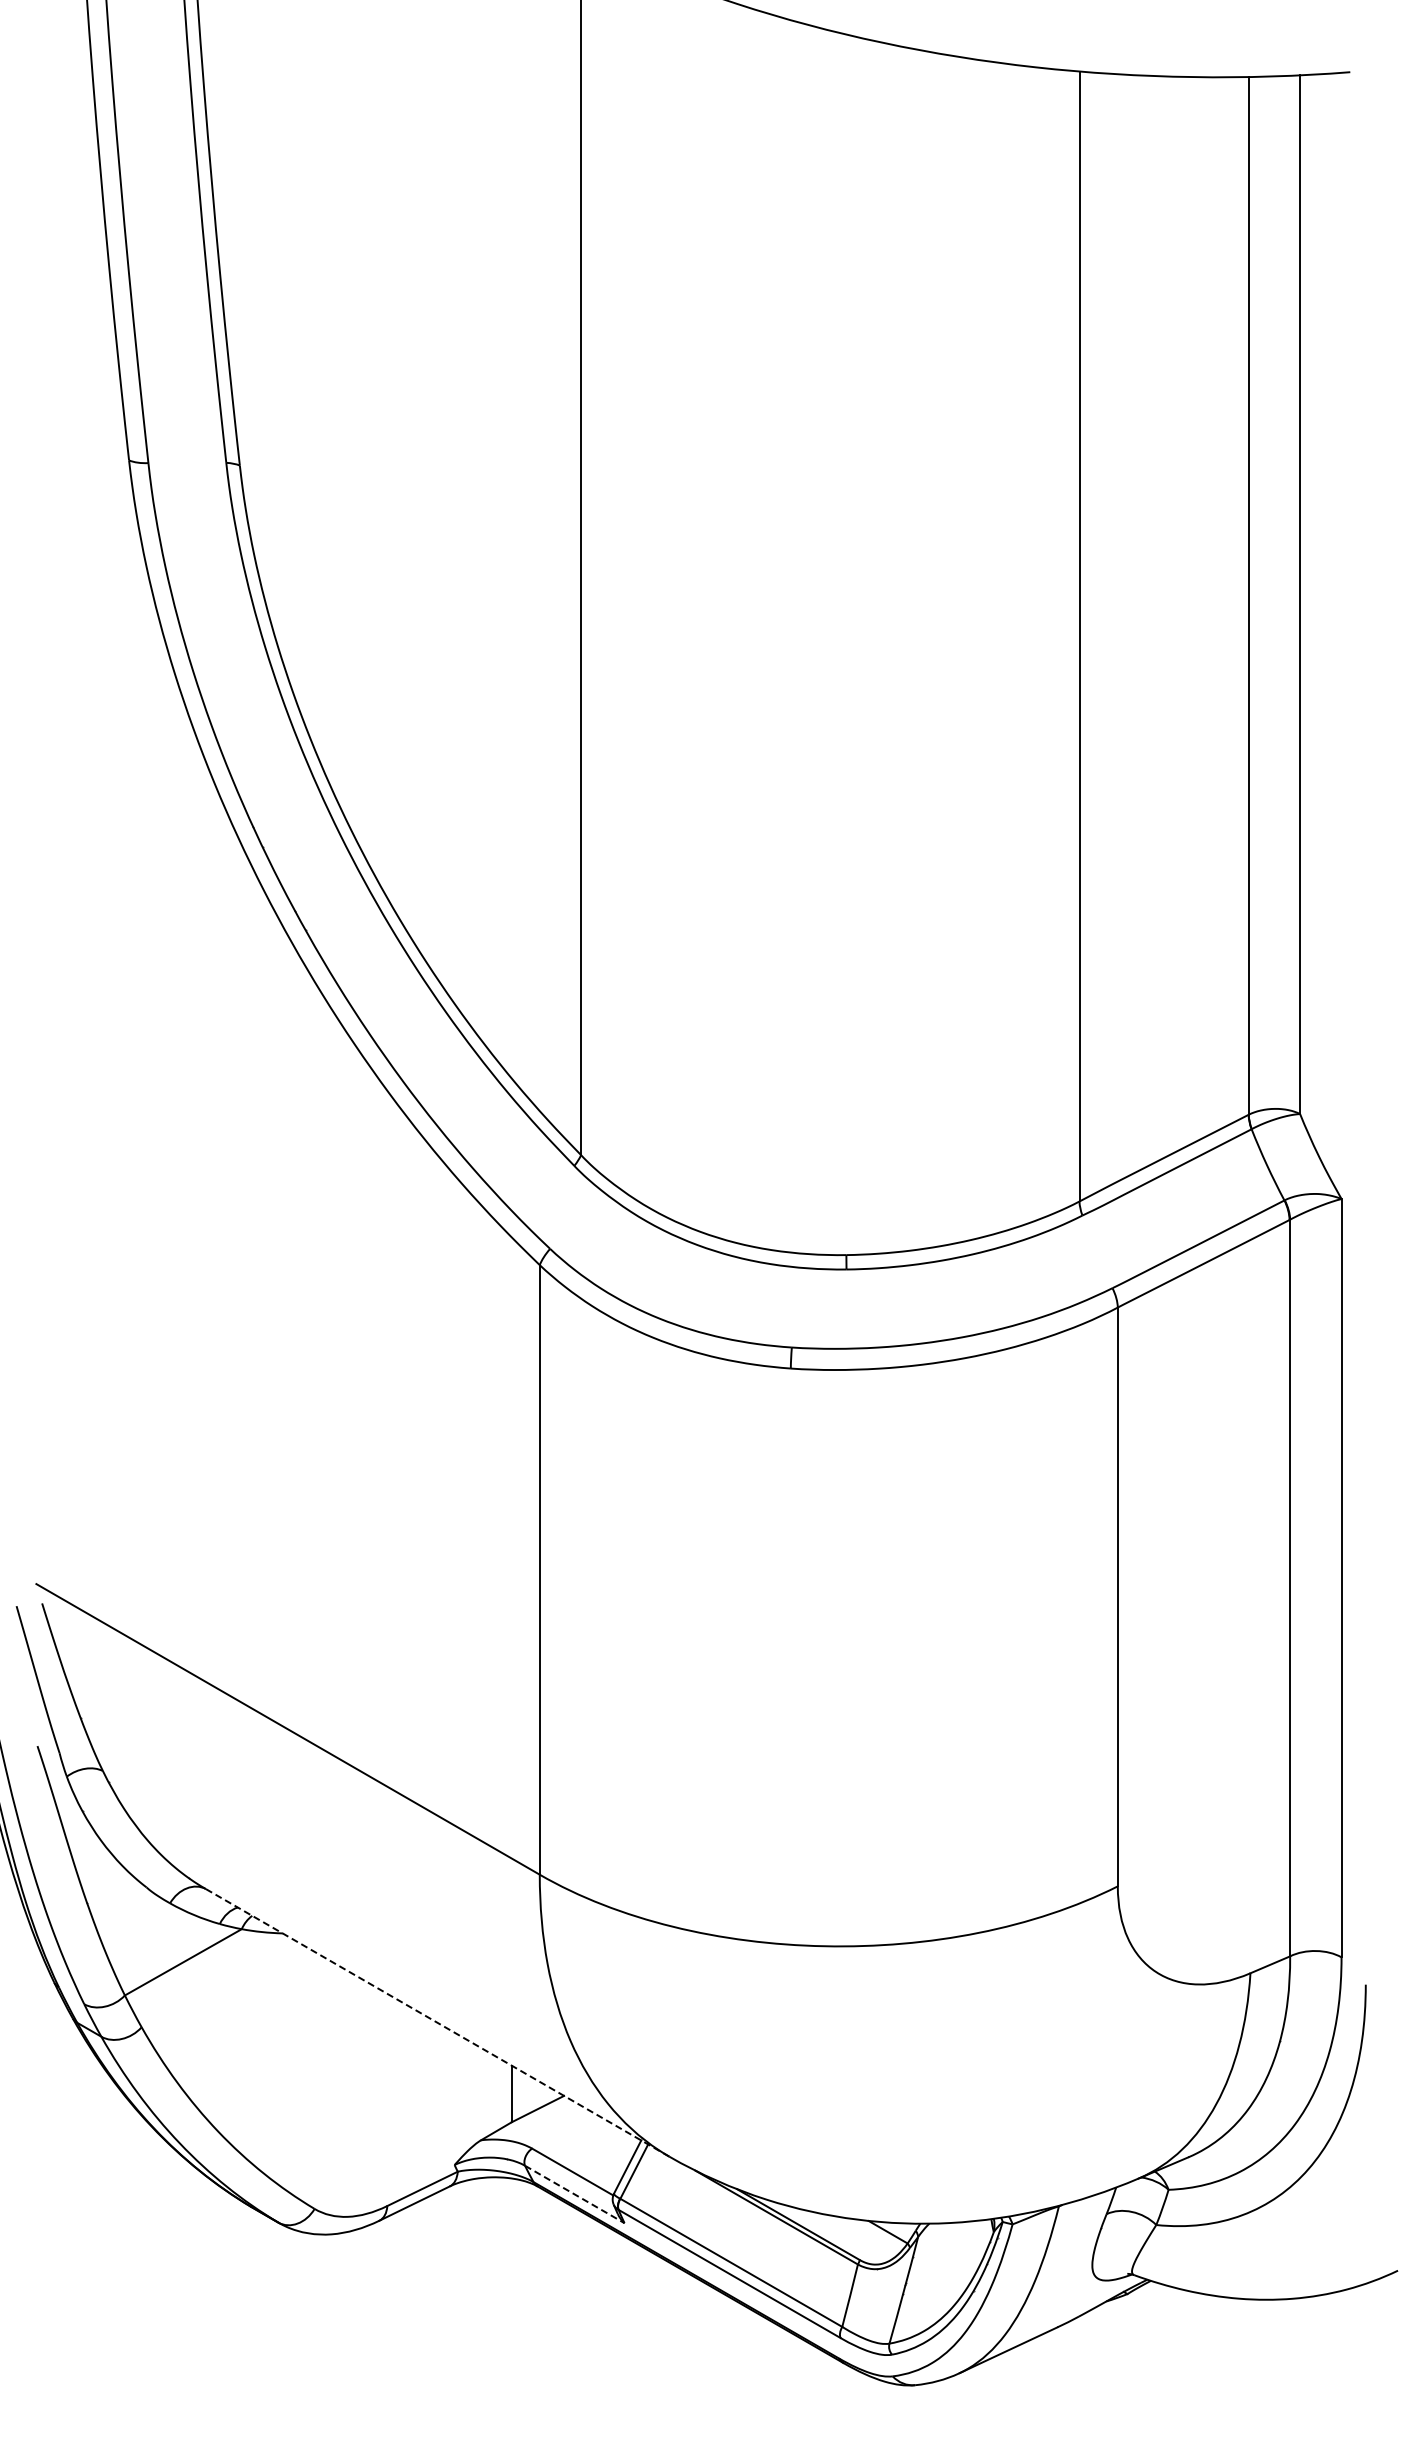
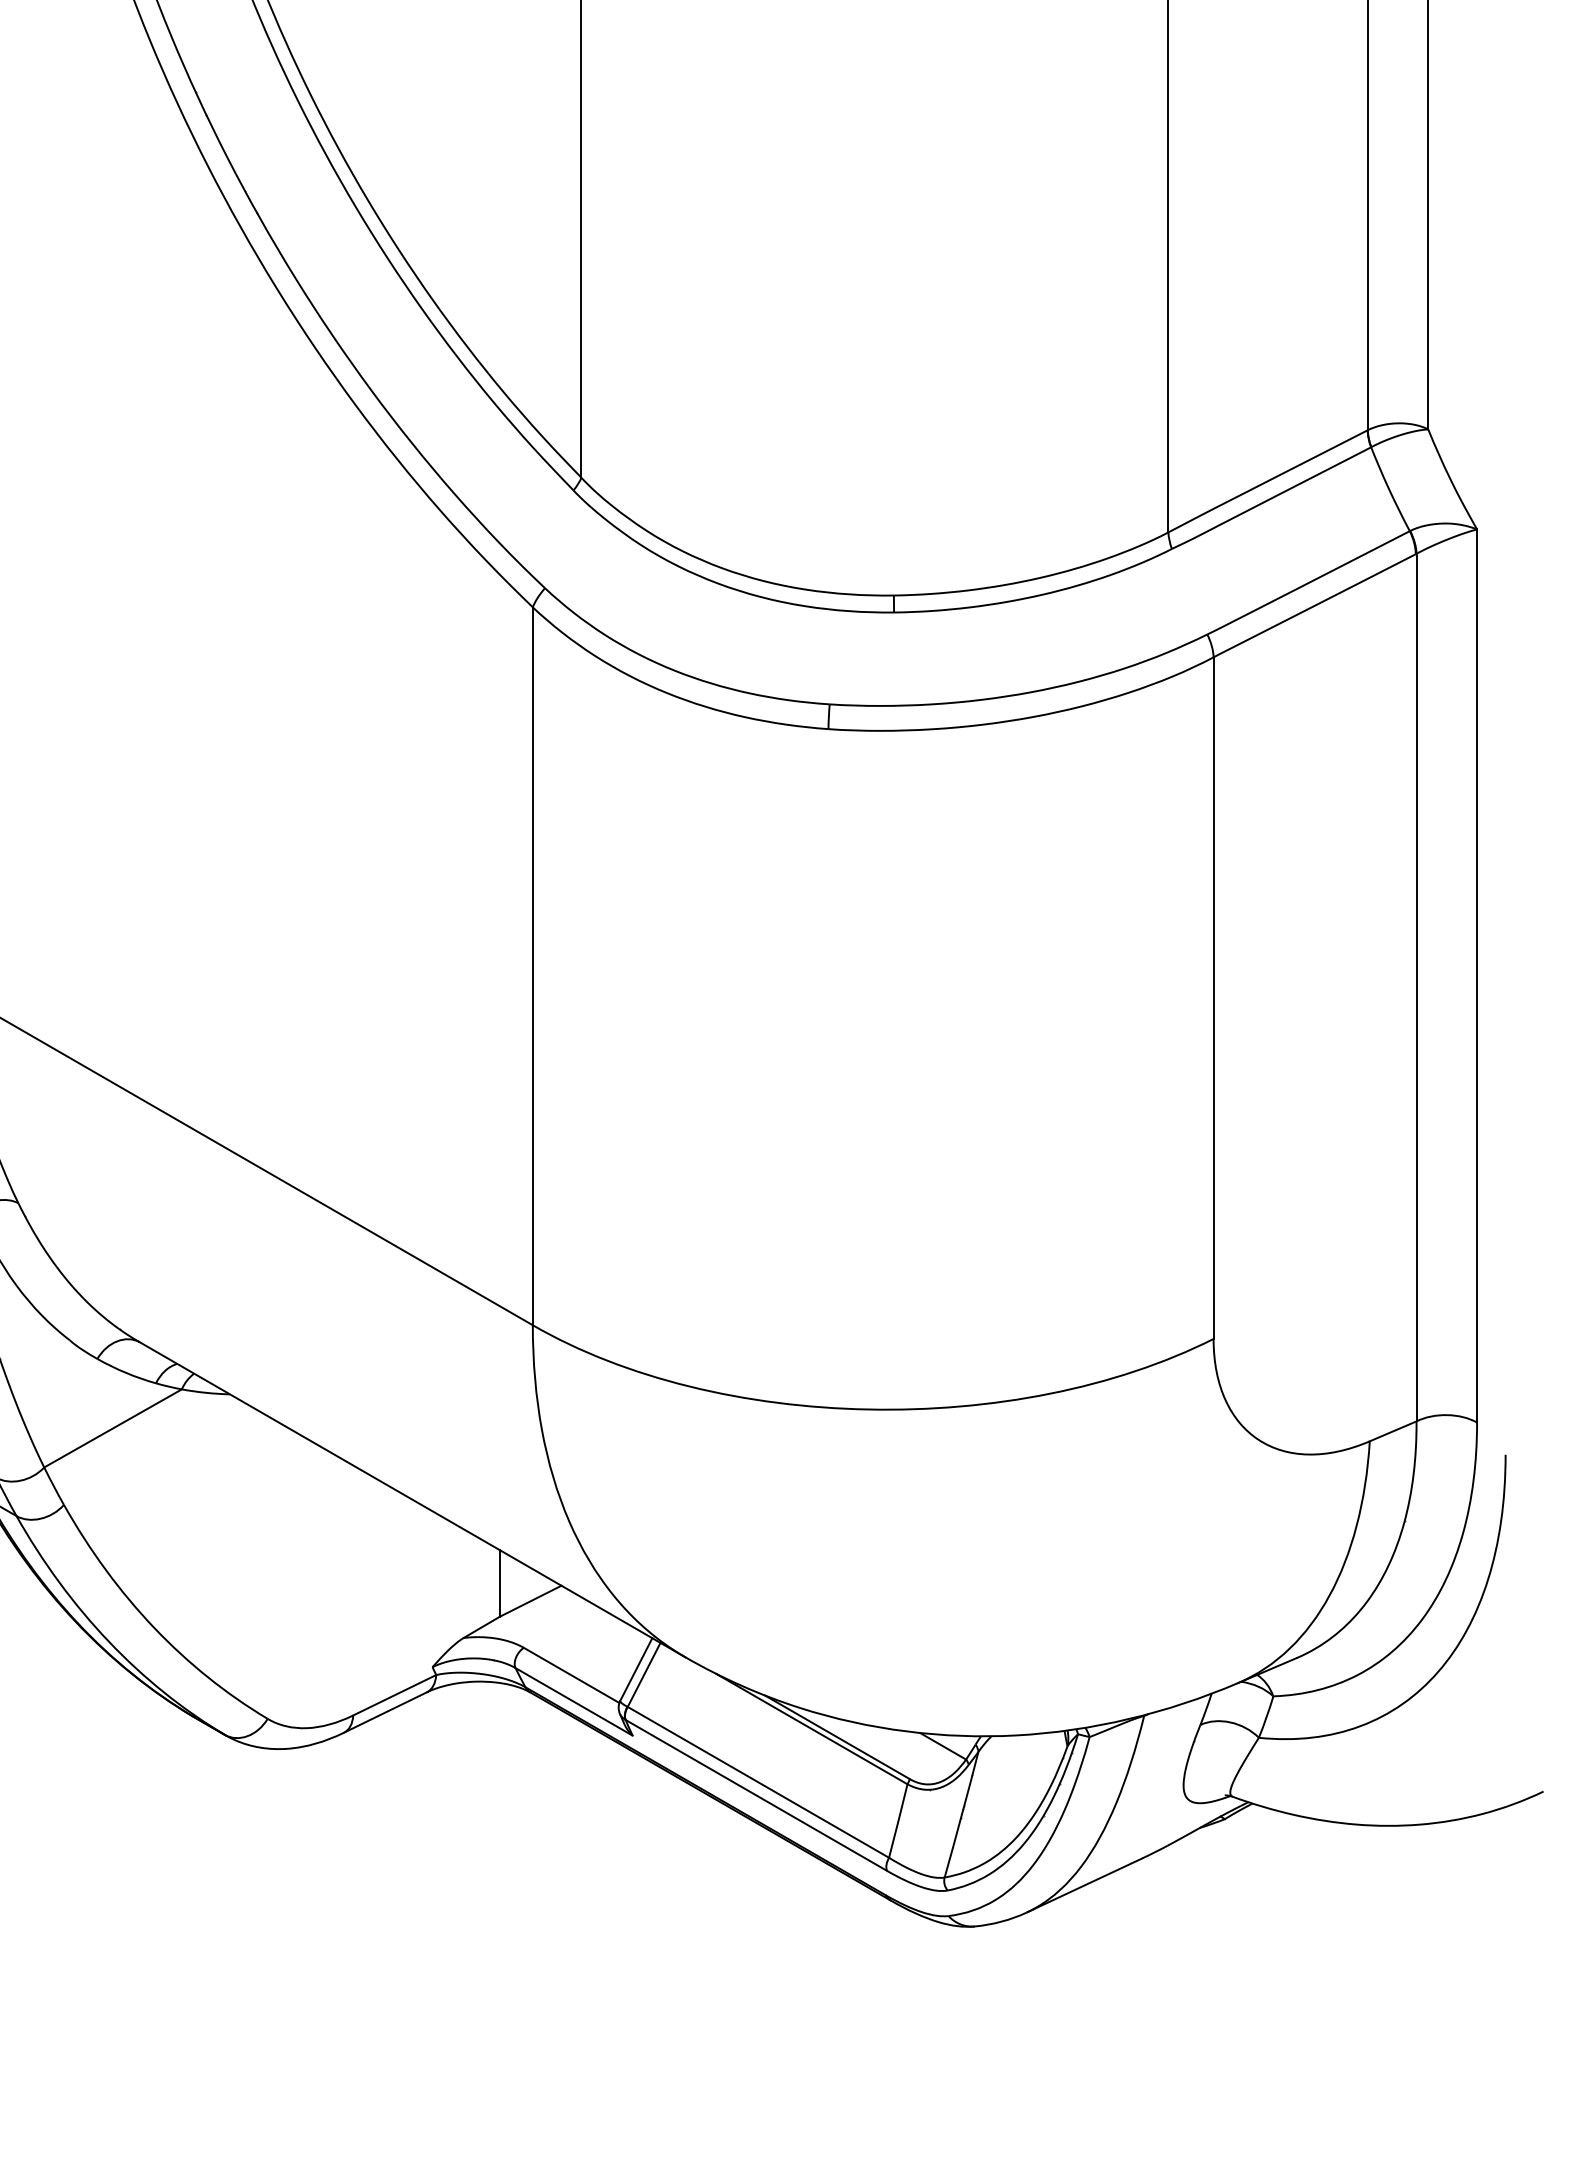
line: (437, 2022) -> (412, 1499), dashed -> solid
line: (575, 2194) -> (574, 1701), dashed -> solid

